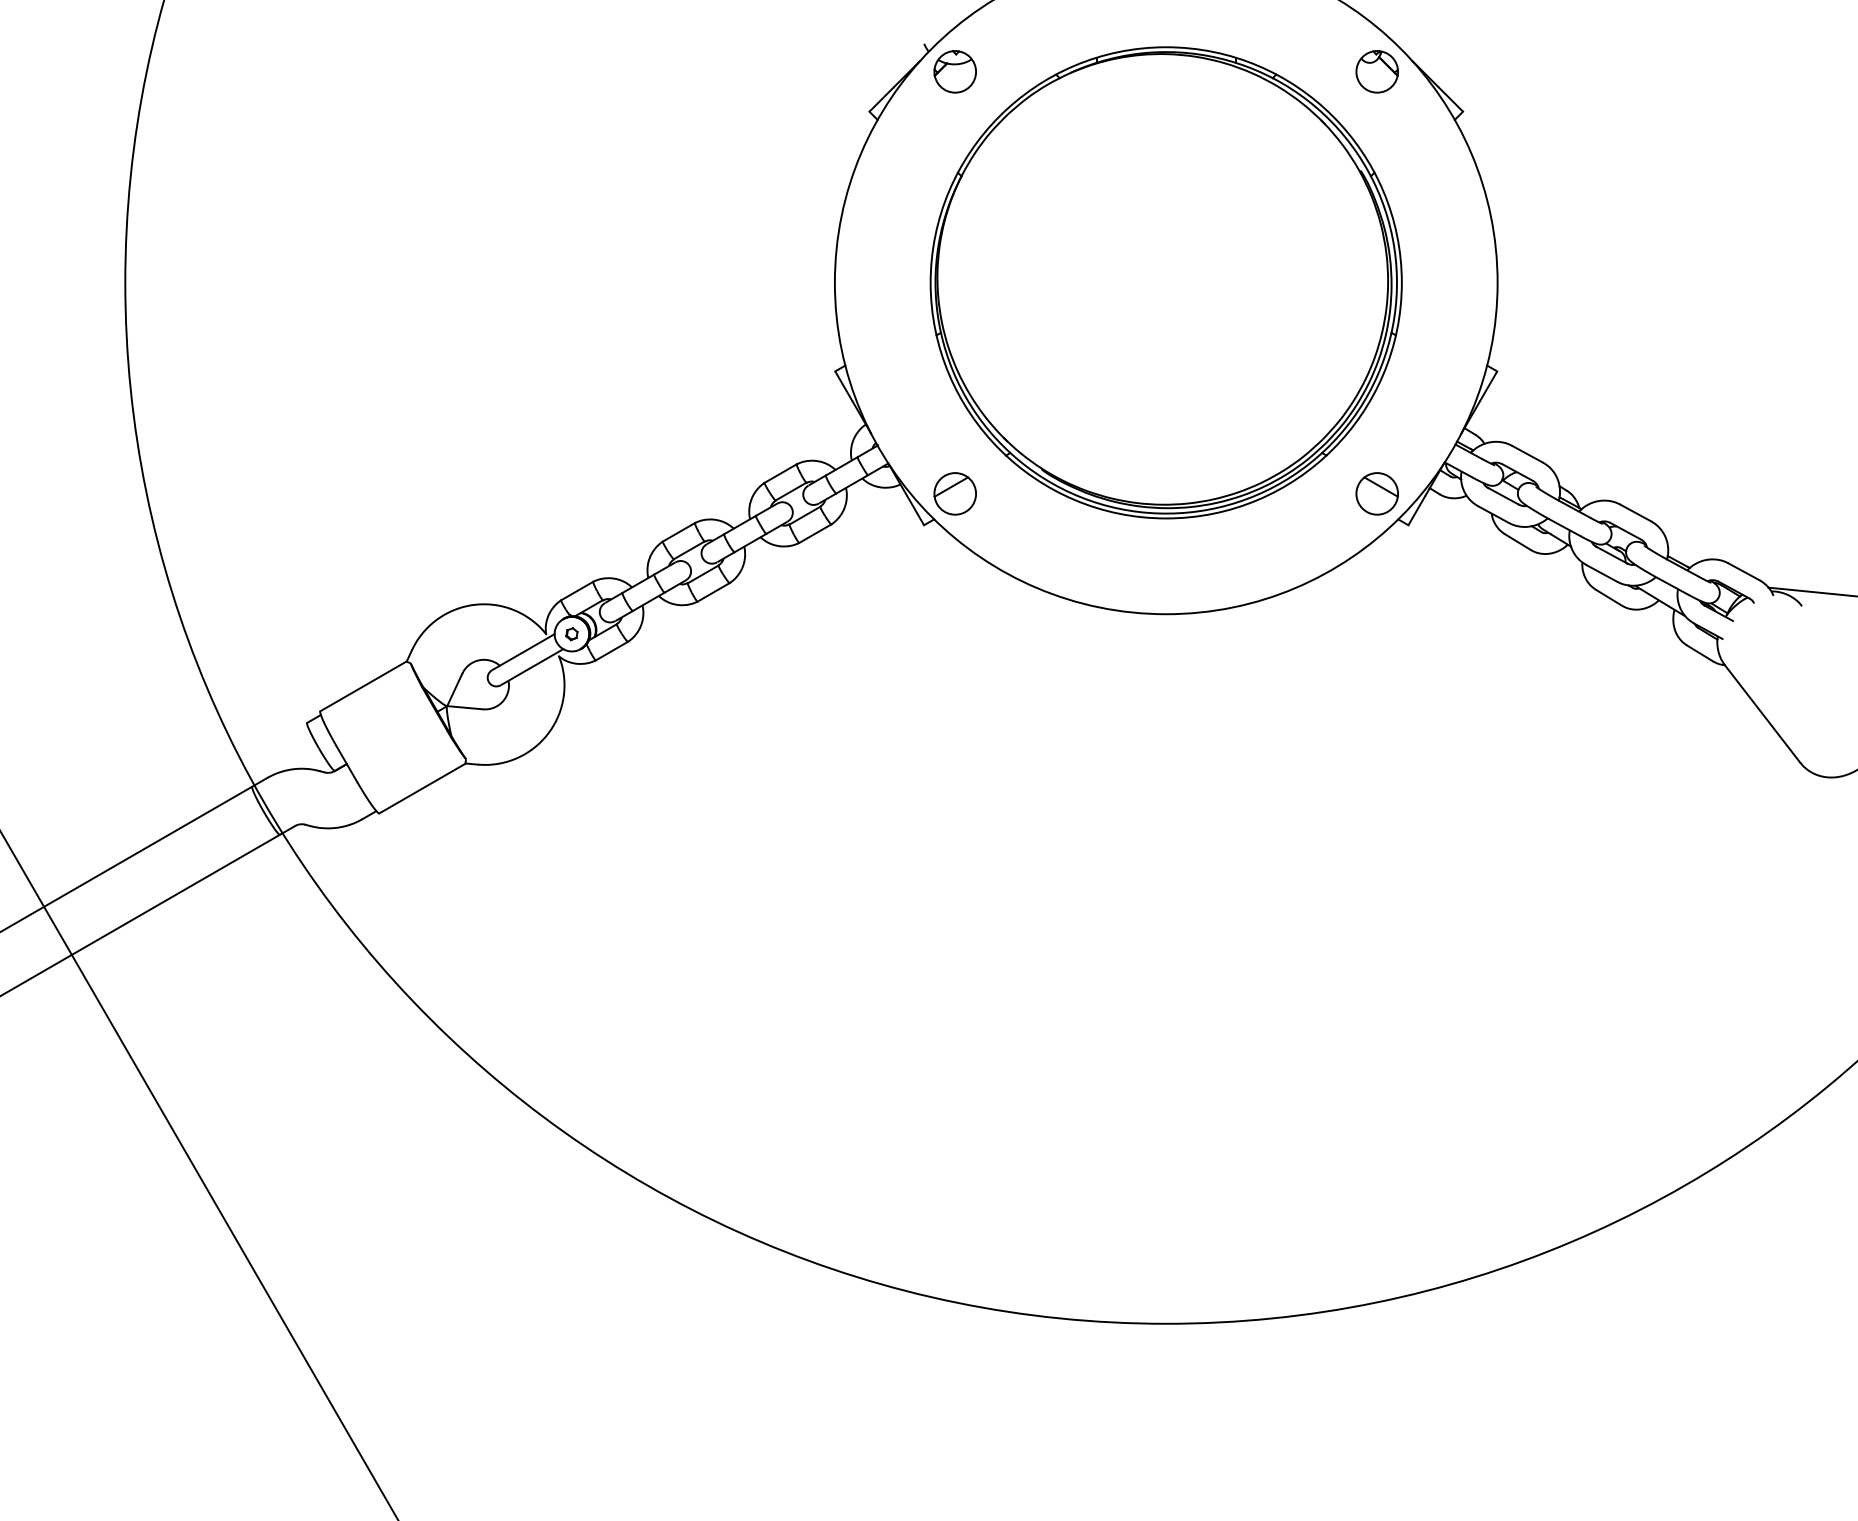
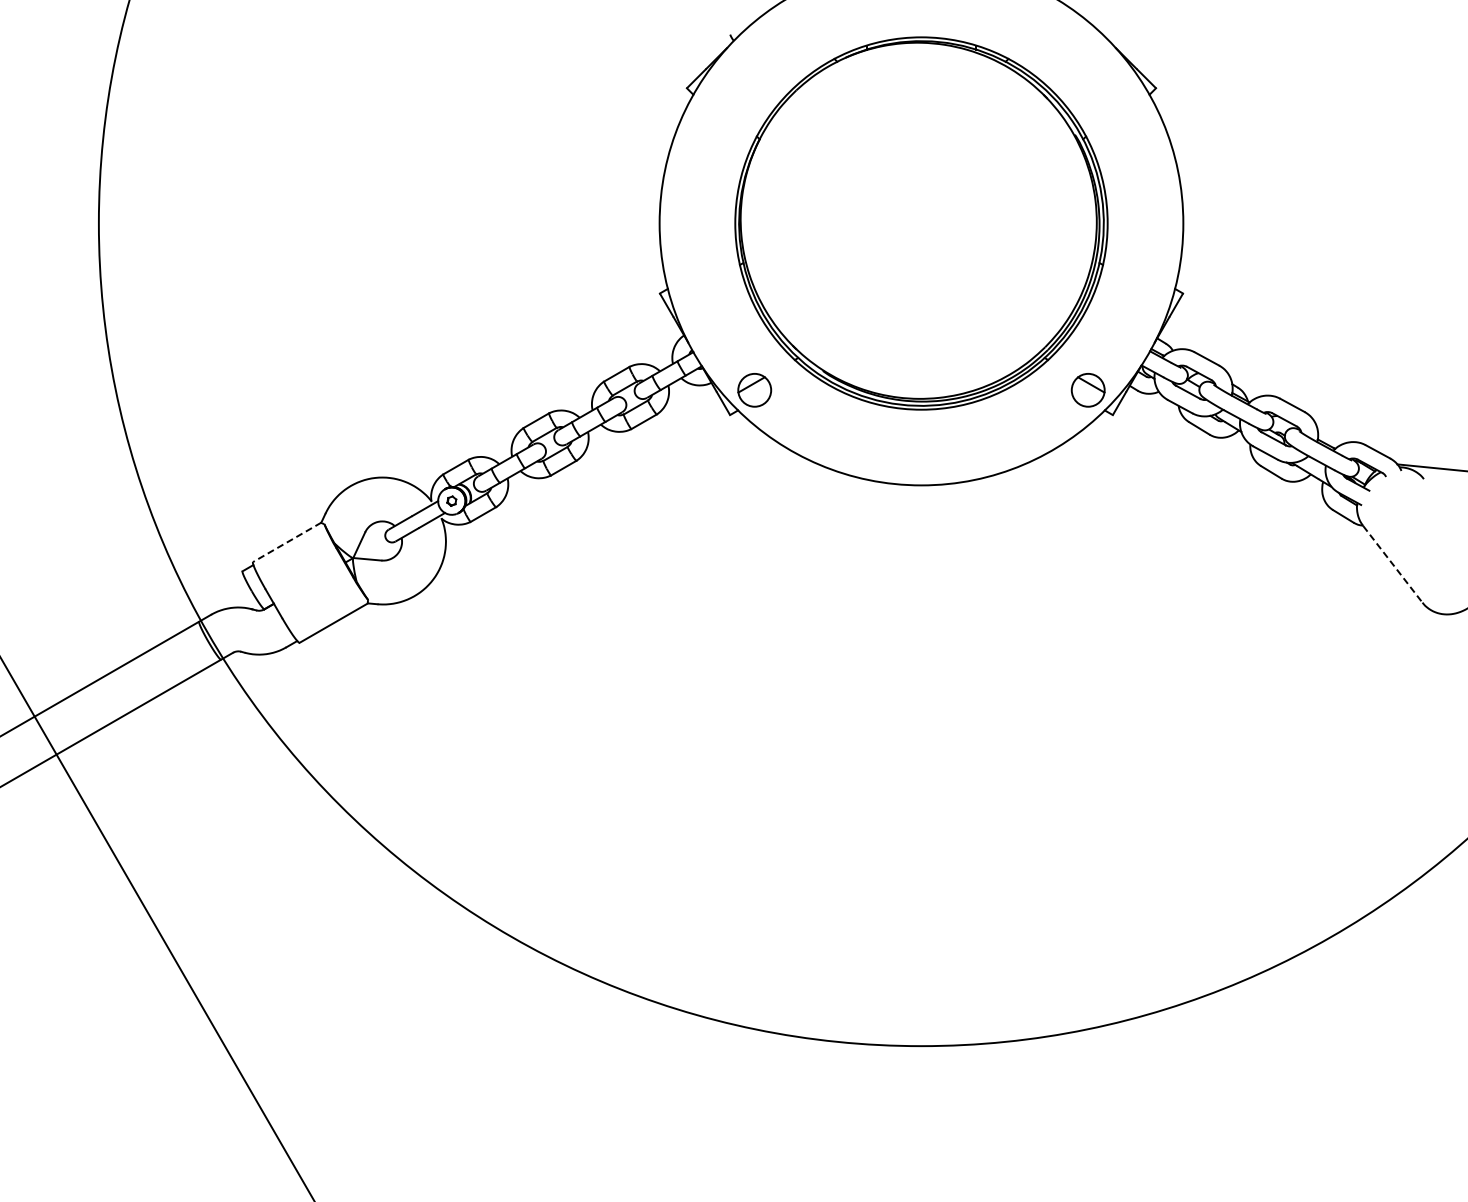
part: (954, 71) -> (754, 56), removed
part: (1376, 71) -> (1087, 56), removed
line: (363, 686) -> (287, 542), solid -> dashed
line: (1763, 714) -> (1393, 564), solid -> dashed

